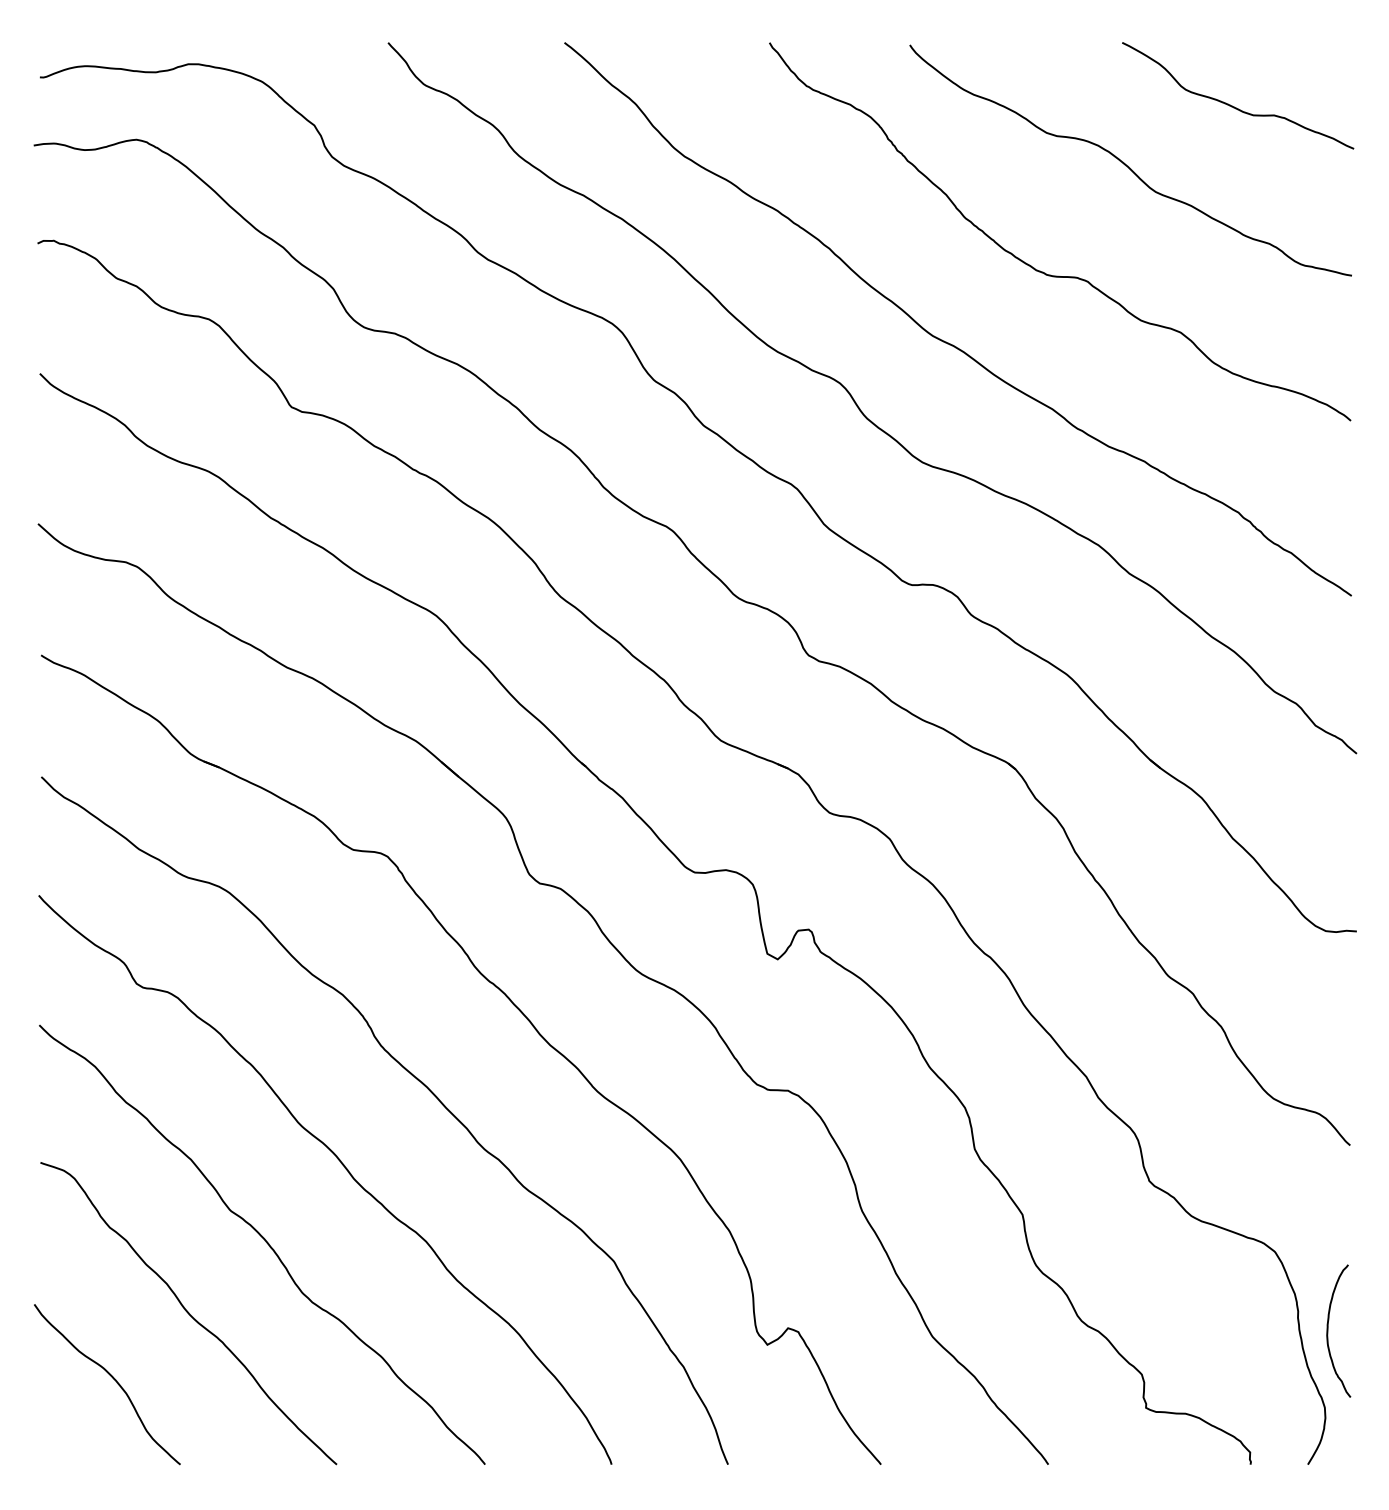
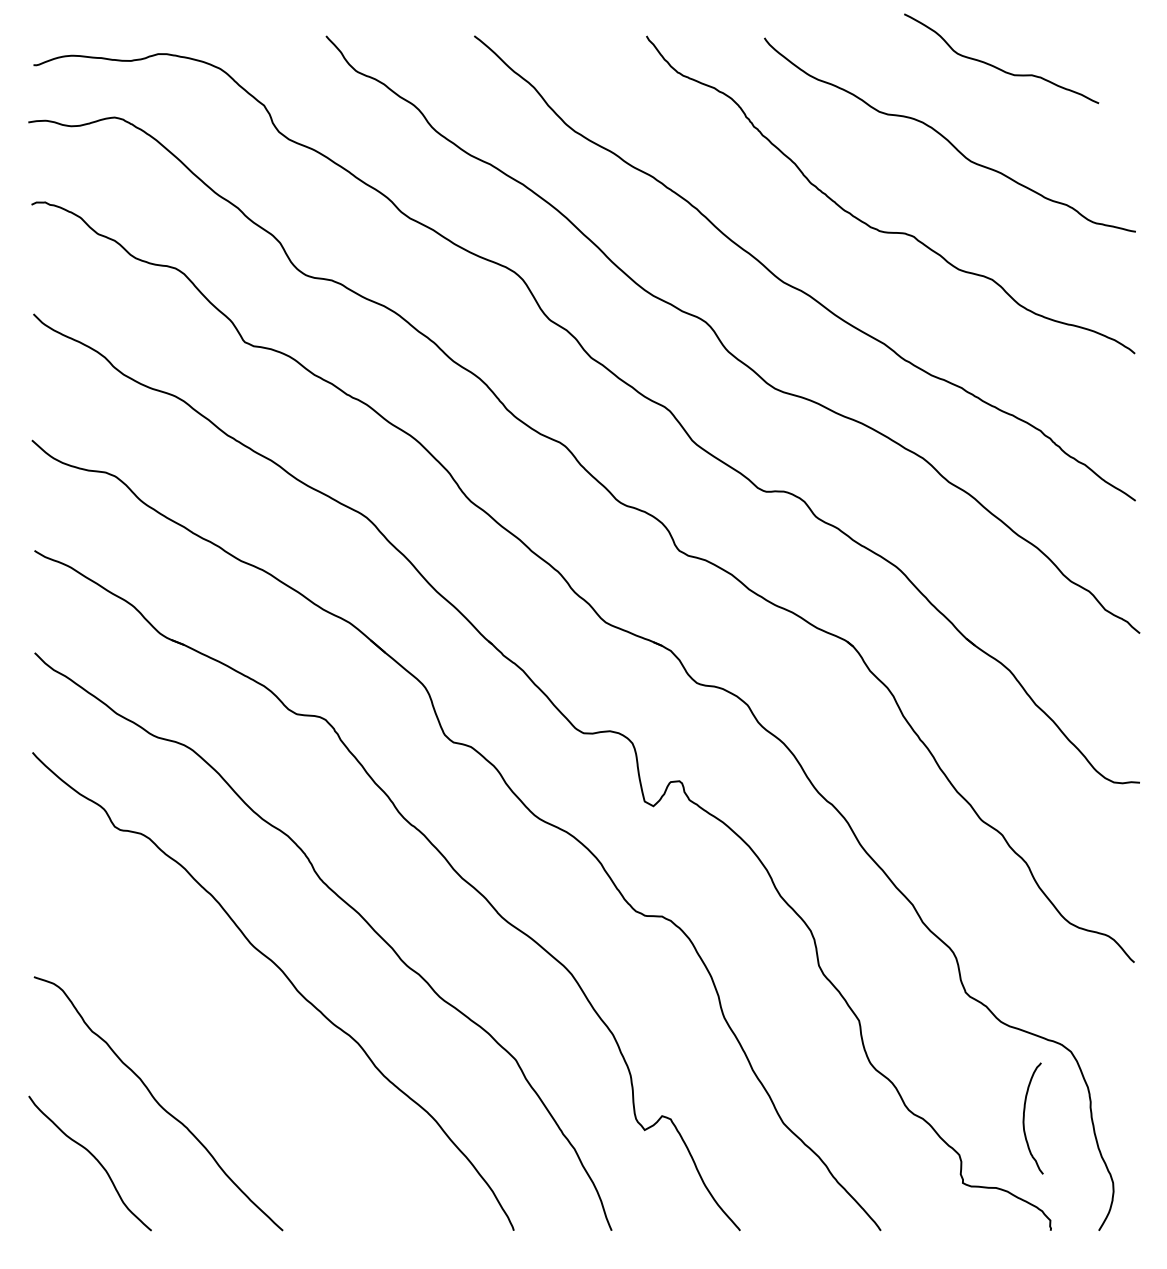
curve: (1232, 105) -> (996, 66), moved
curve: (265, 1242) -> (223, 1044), removed
curve: (1328, 1330) -> (1024, 1118), moved

